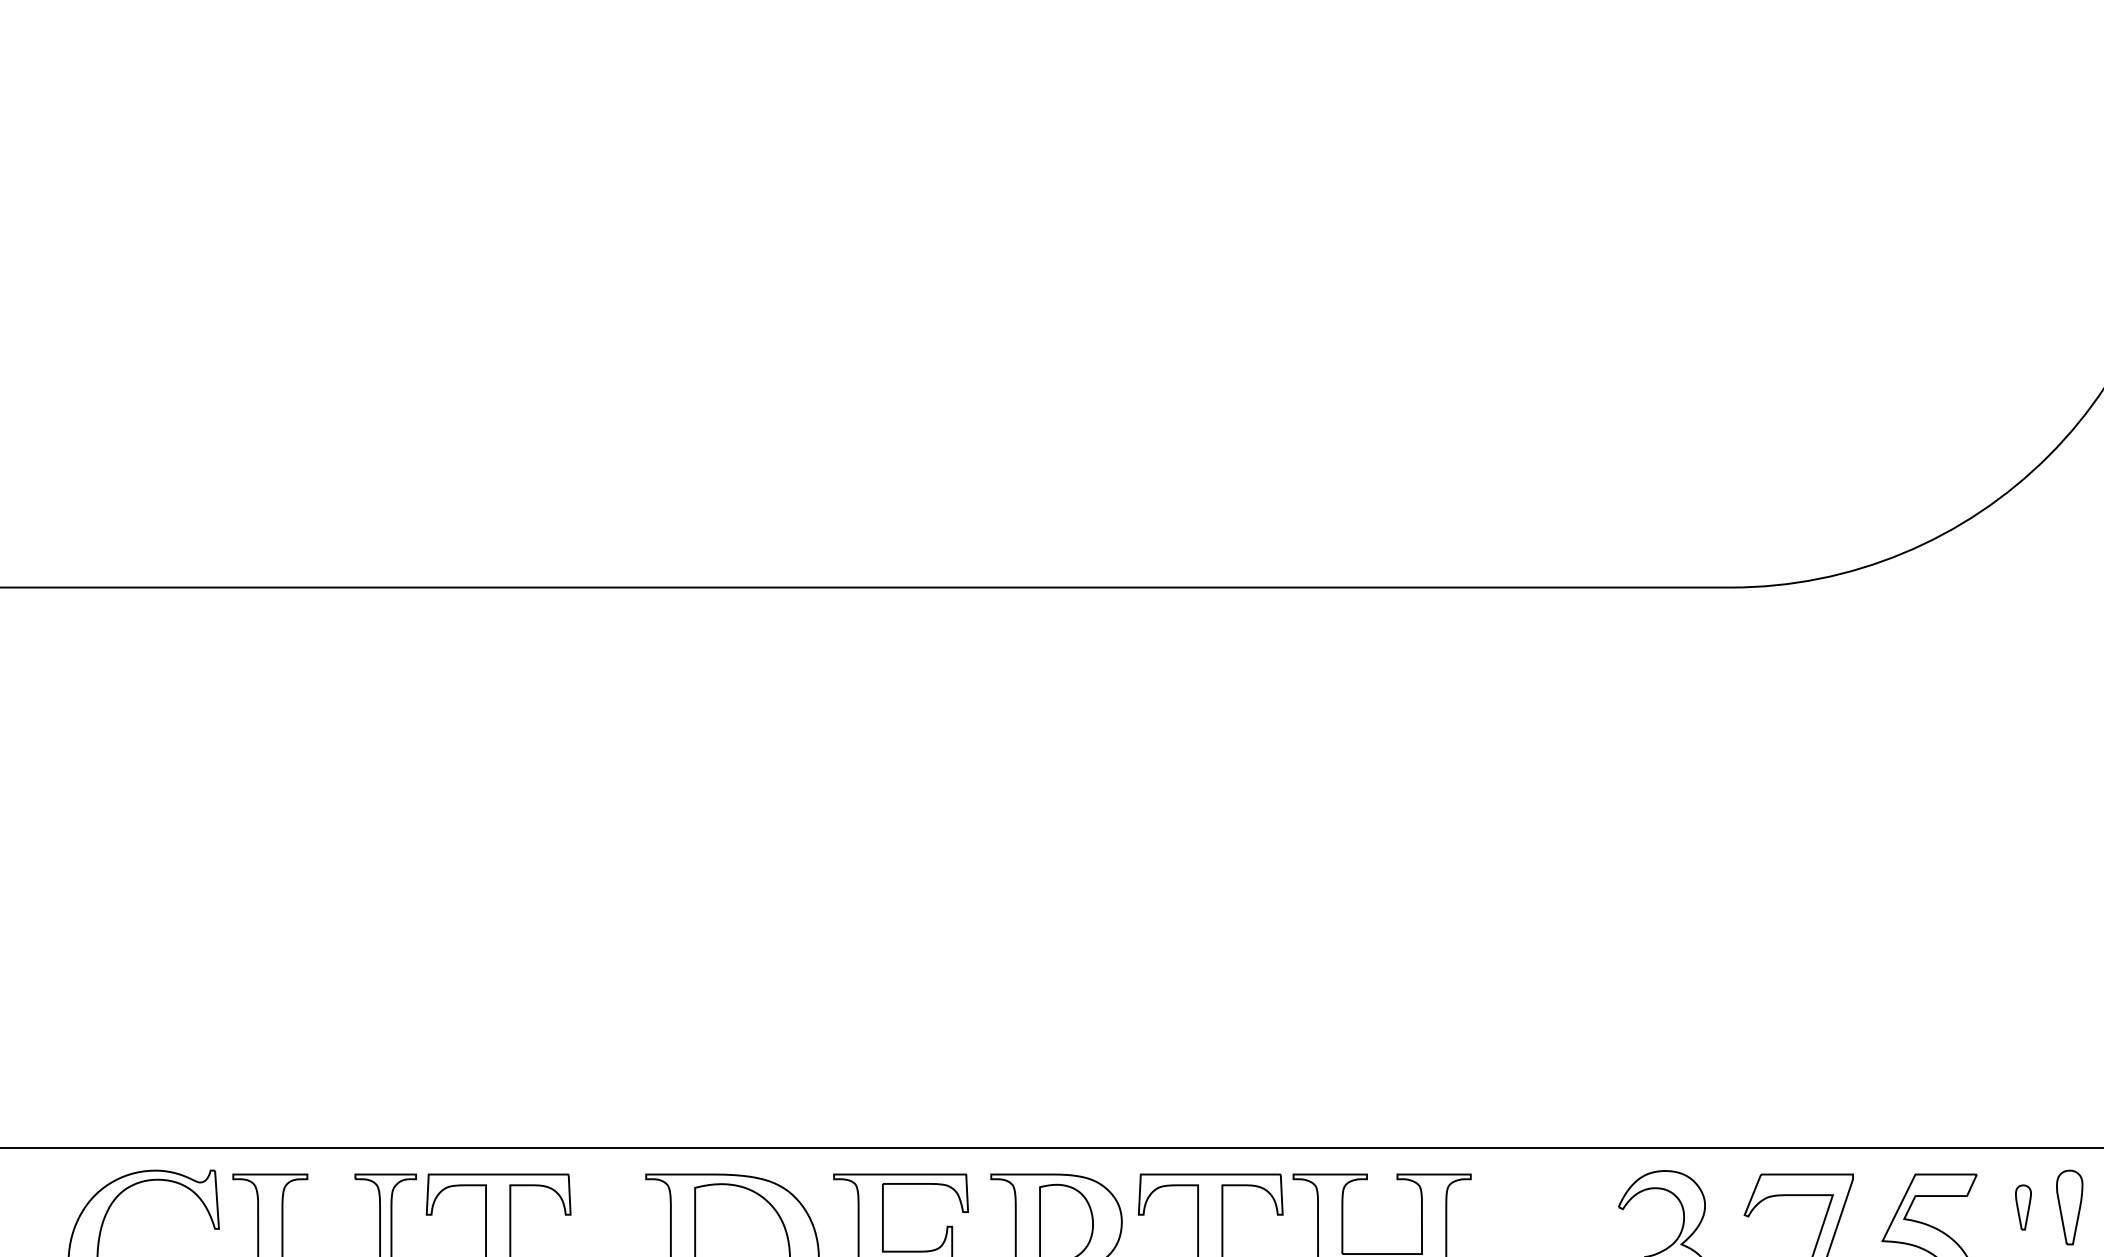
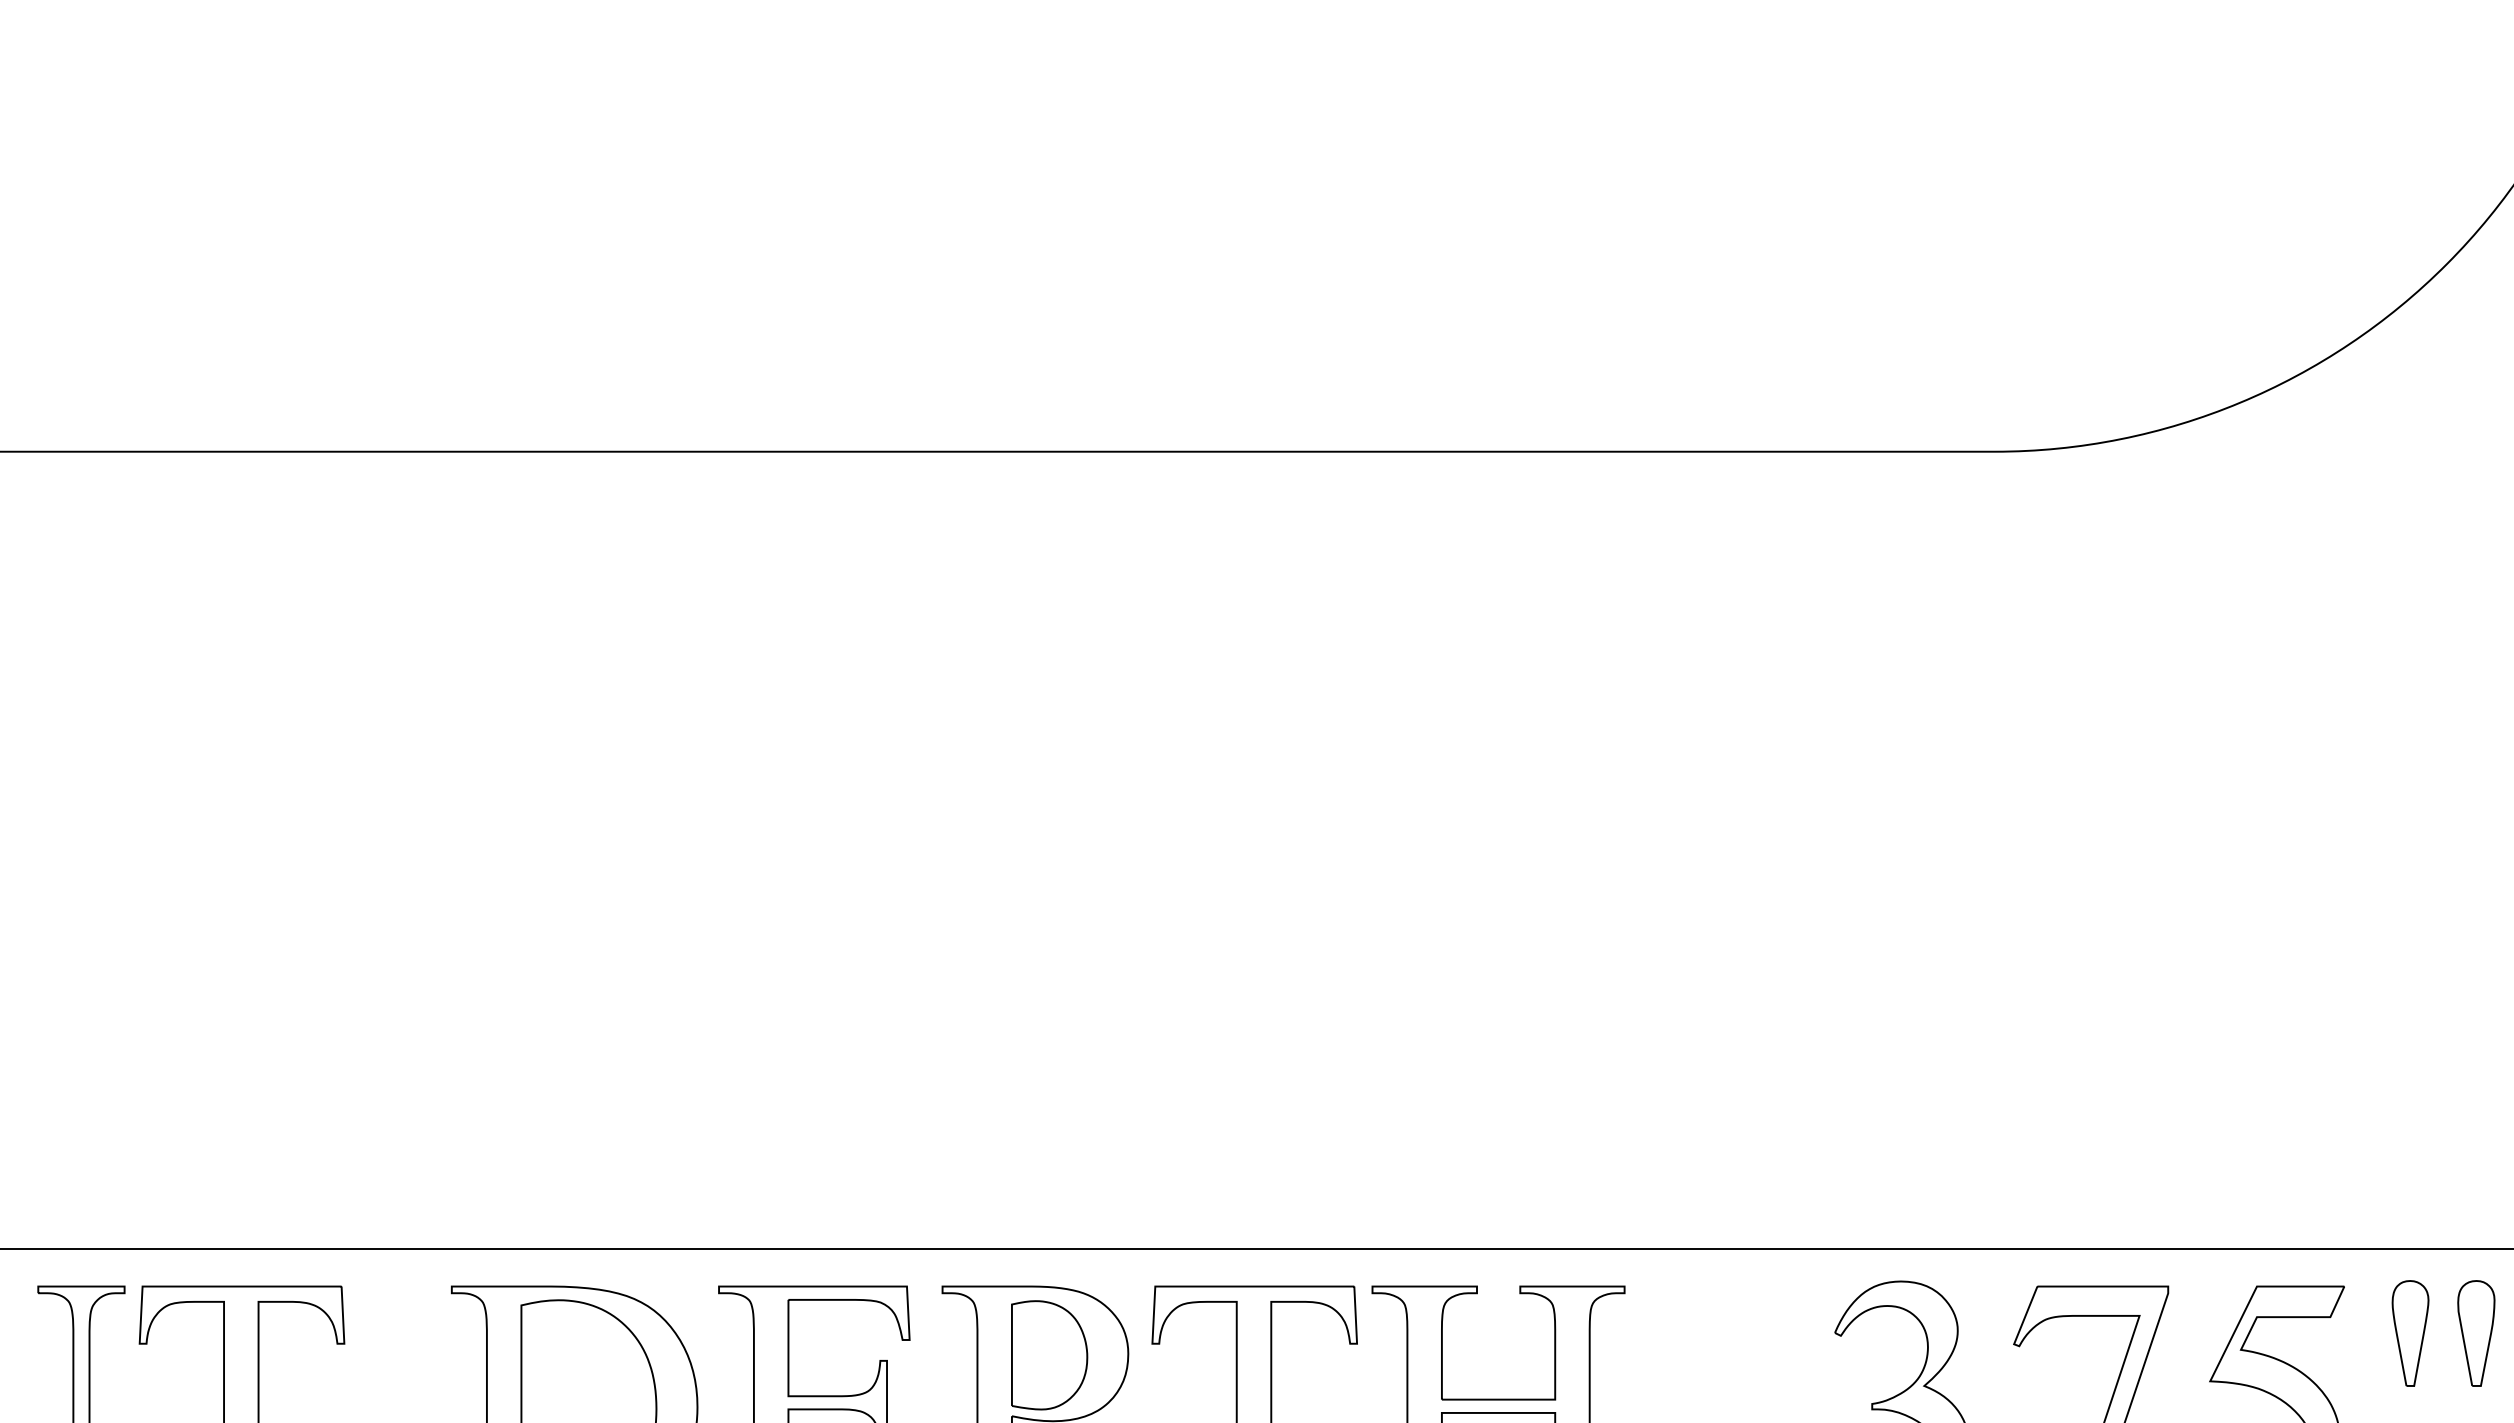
part: (2023, 1207) -> (2410, 1333), size x1.67

